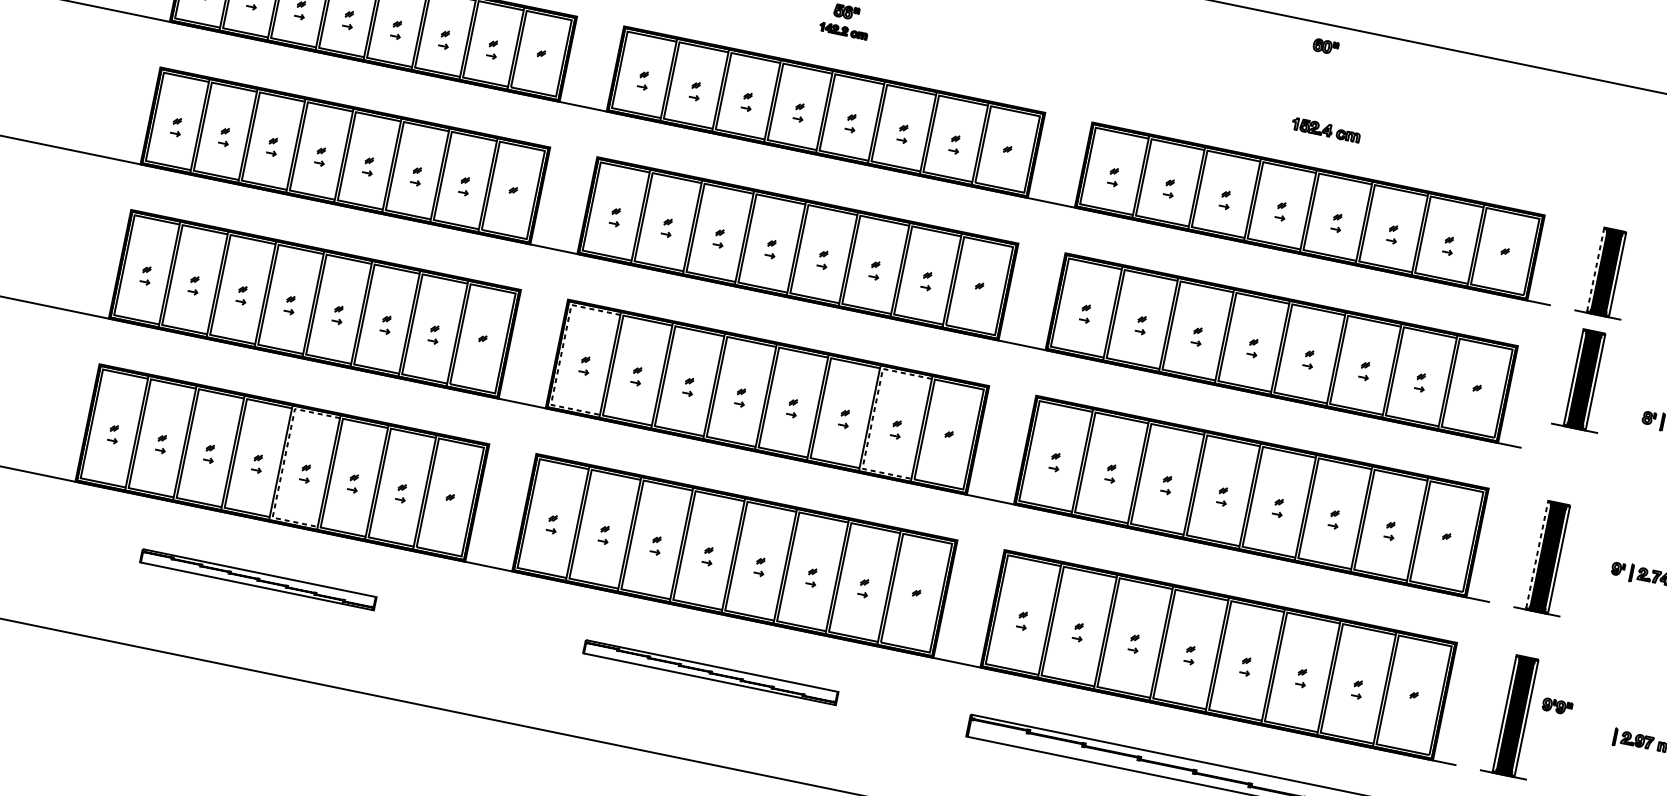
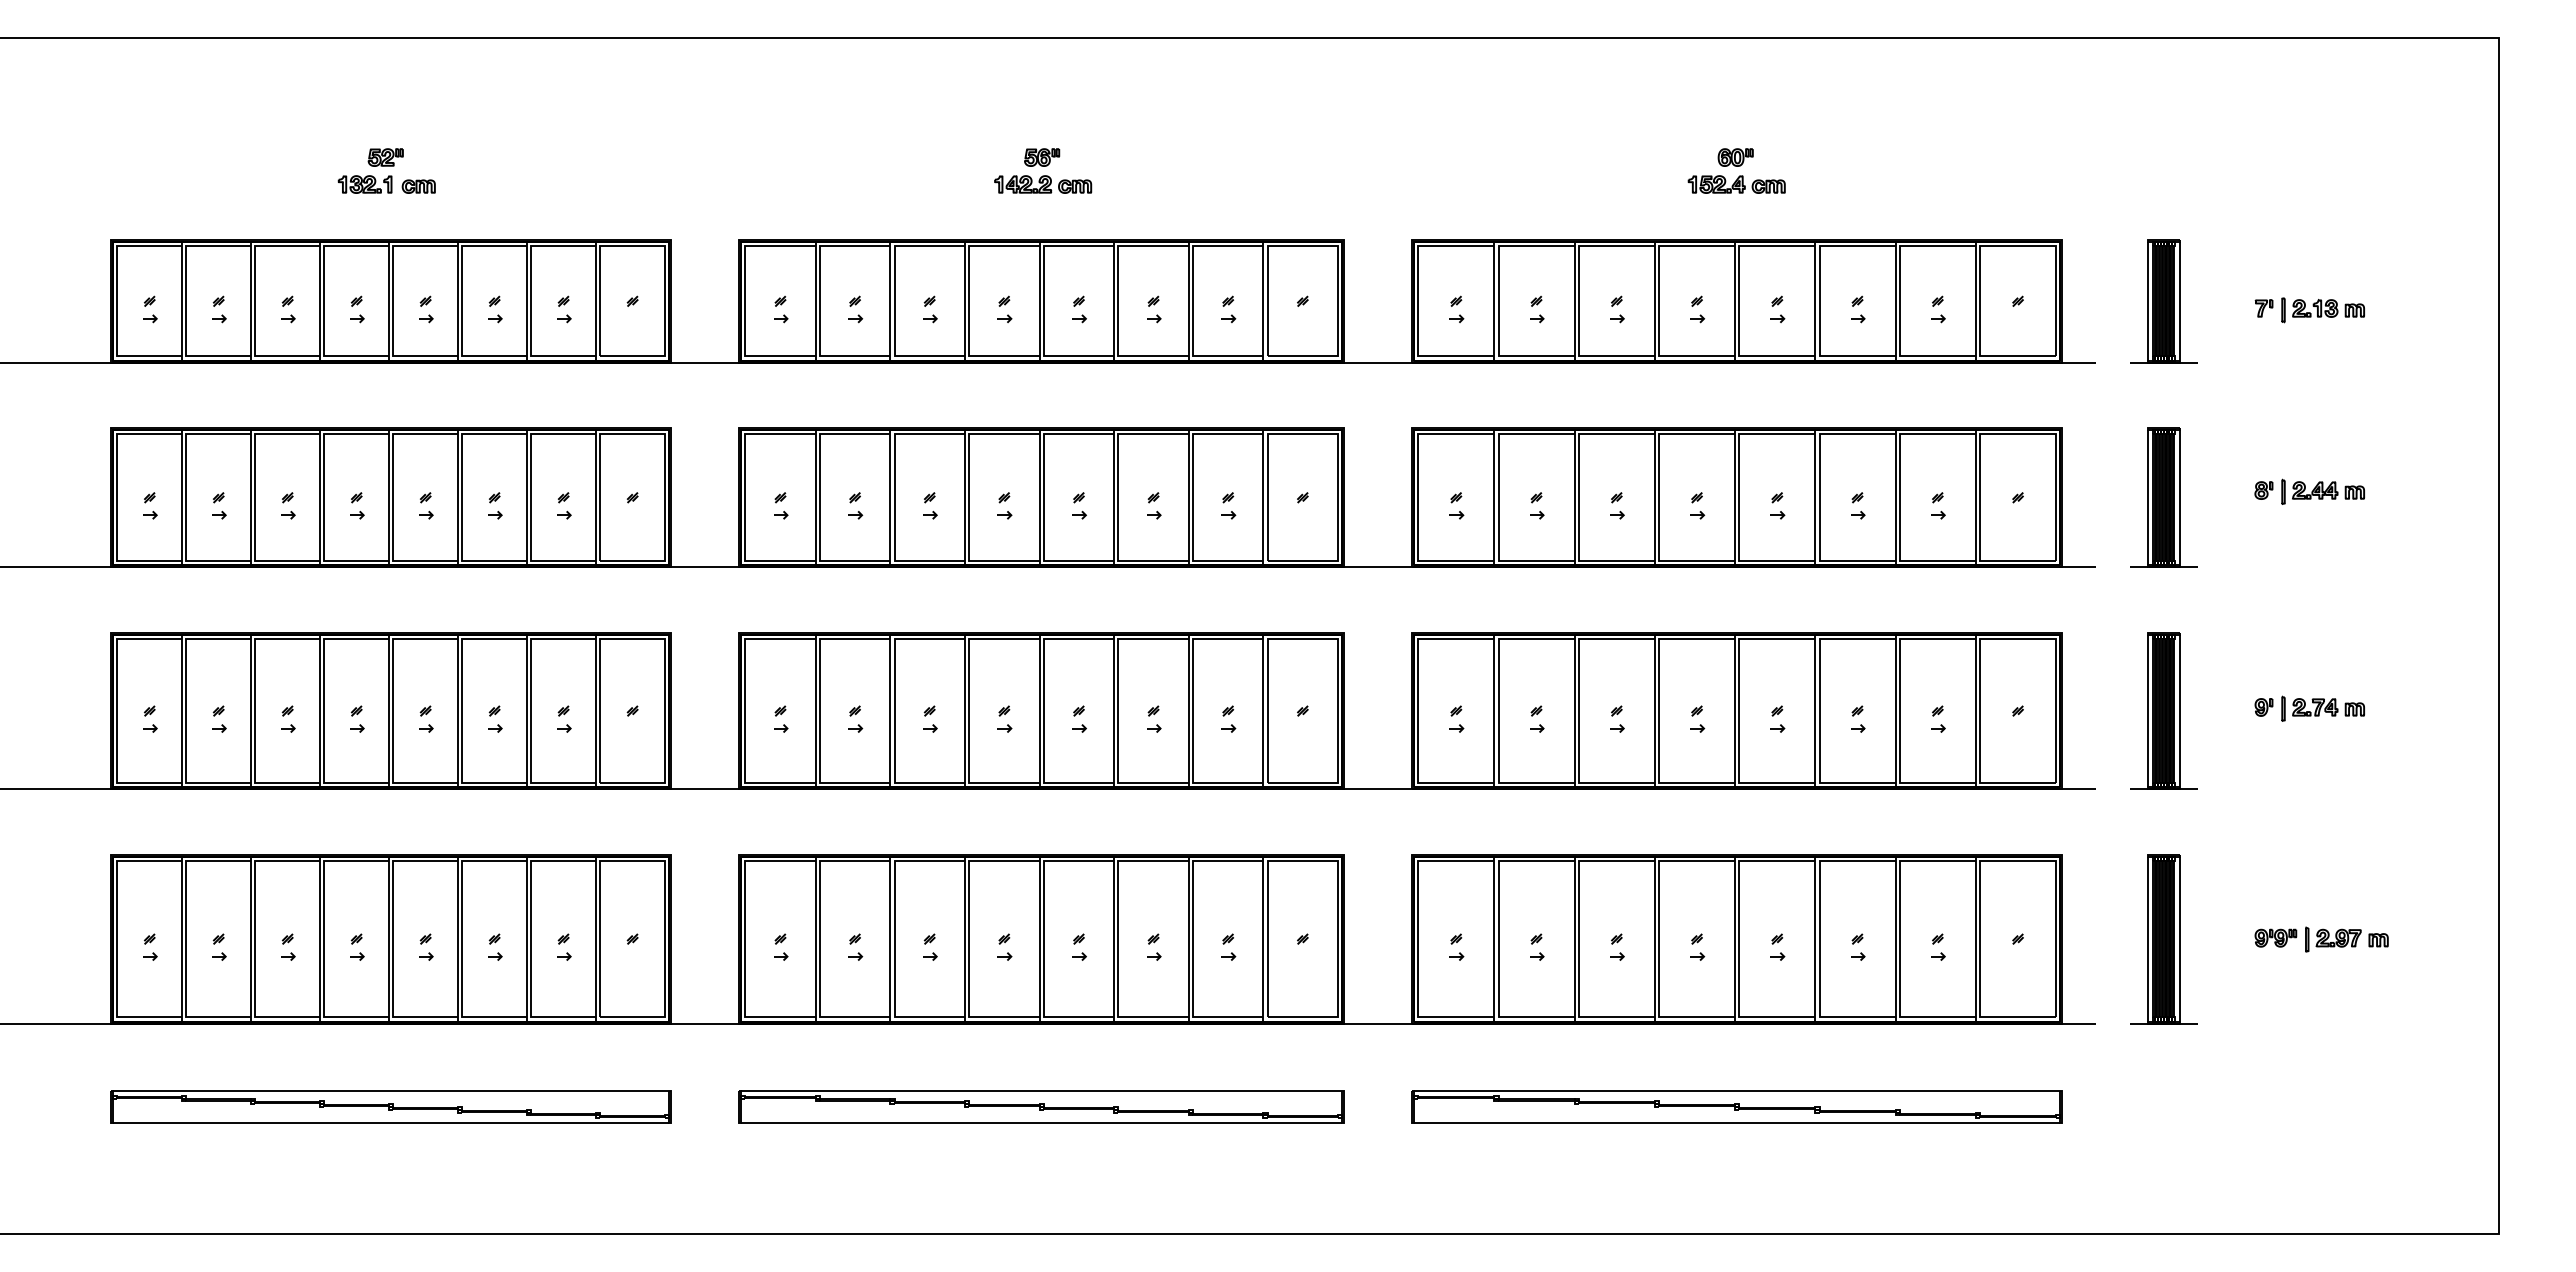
part: (843, 31) -> (1043, 184), size x1.43
part: (1325, 46) -> (1735, 157), moved
line: (1596, 269) -> (2148, 300), dashed -> solid
line: (561, 355) -> (745, 711), dashed -> solid
part: (1584, 379) -> (2163, 497), moved
line: (873, 419) -> (1193, 711), dashed -> solid
line: (283, 463) -> (393, 939), dashed -> solid
line: (1537, 554) -> (2148, 710), dashed -> solid
part: (257, 579) -> (390, 1106), size x1.67
part: (710, 672) -> (1041, 1106), size x1.67
part: (1557, 706) -> (2275, 937), moved

